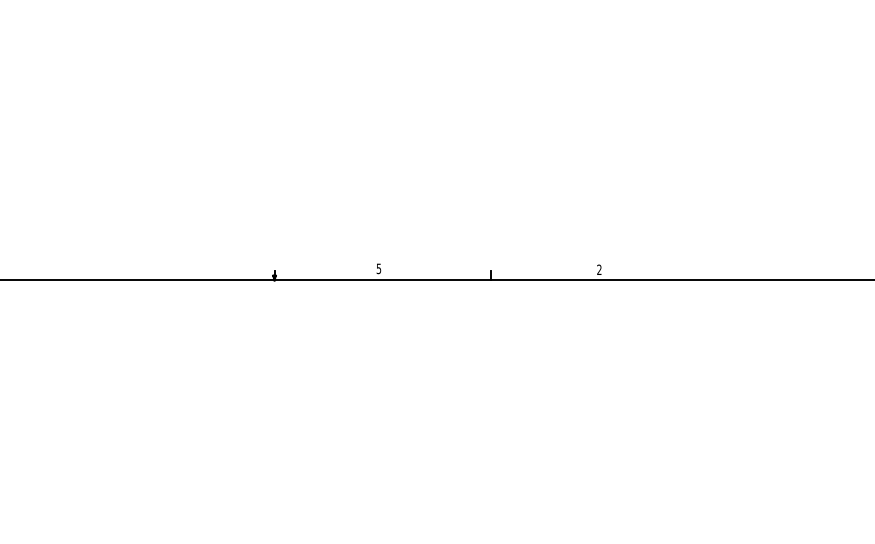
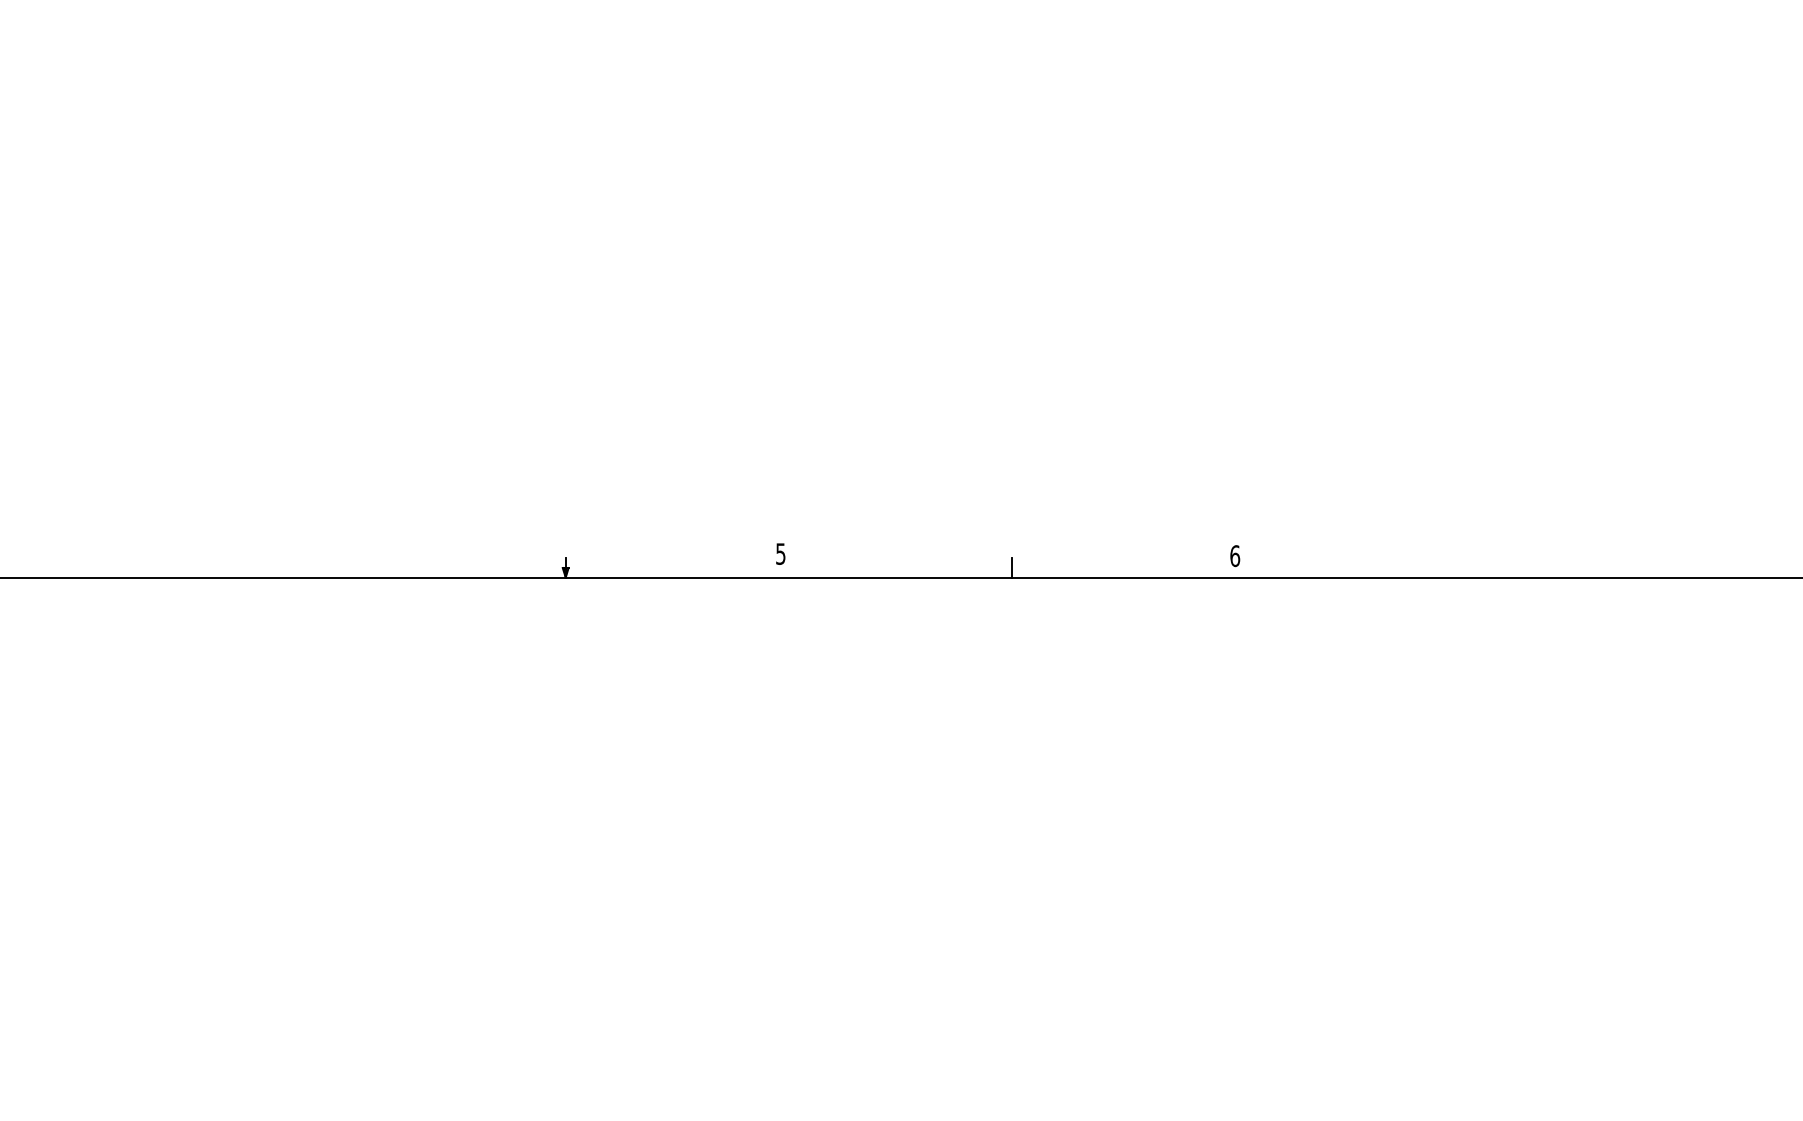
text: (599, 269) -> (1235, 555), 2 -> 6

